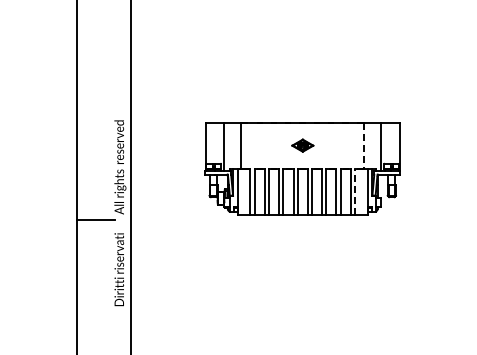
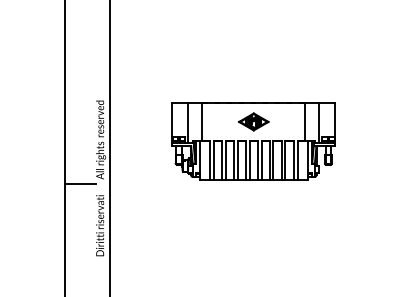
part: (302, 145) -> (253, 121), size x1.67
line: (364, 145) -> (305, 121), dashed -> solid
line: (355, 191) -> (298, 160), dashed -> solid

